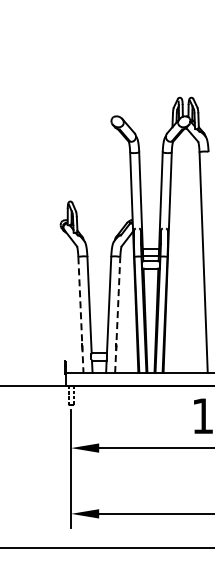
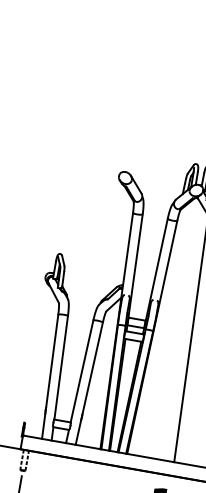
line: (80, 315) -> (49, 377), dashed -> solid
line: (117, 315) -> (88, 384), dashed -> solid

